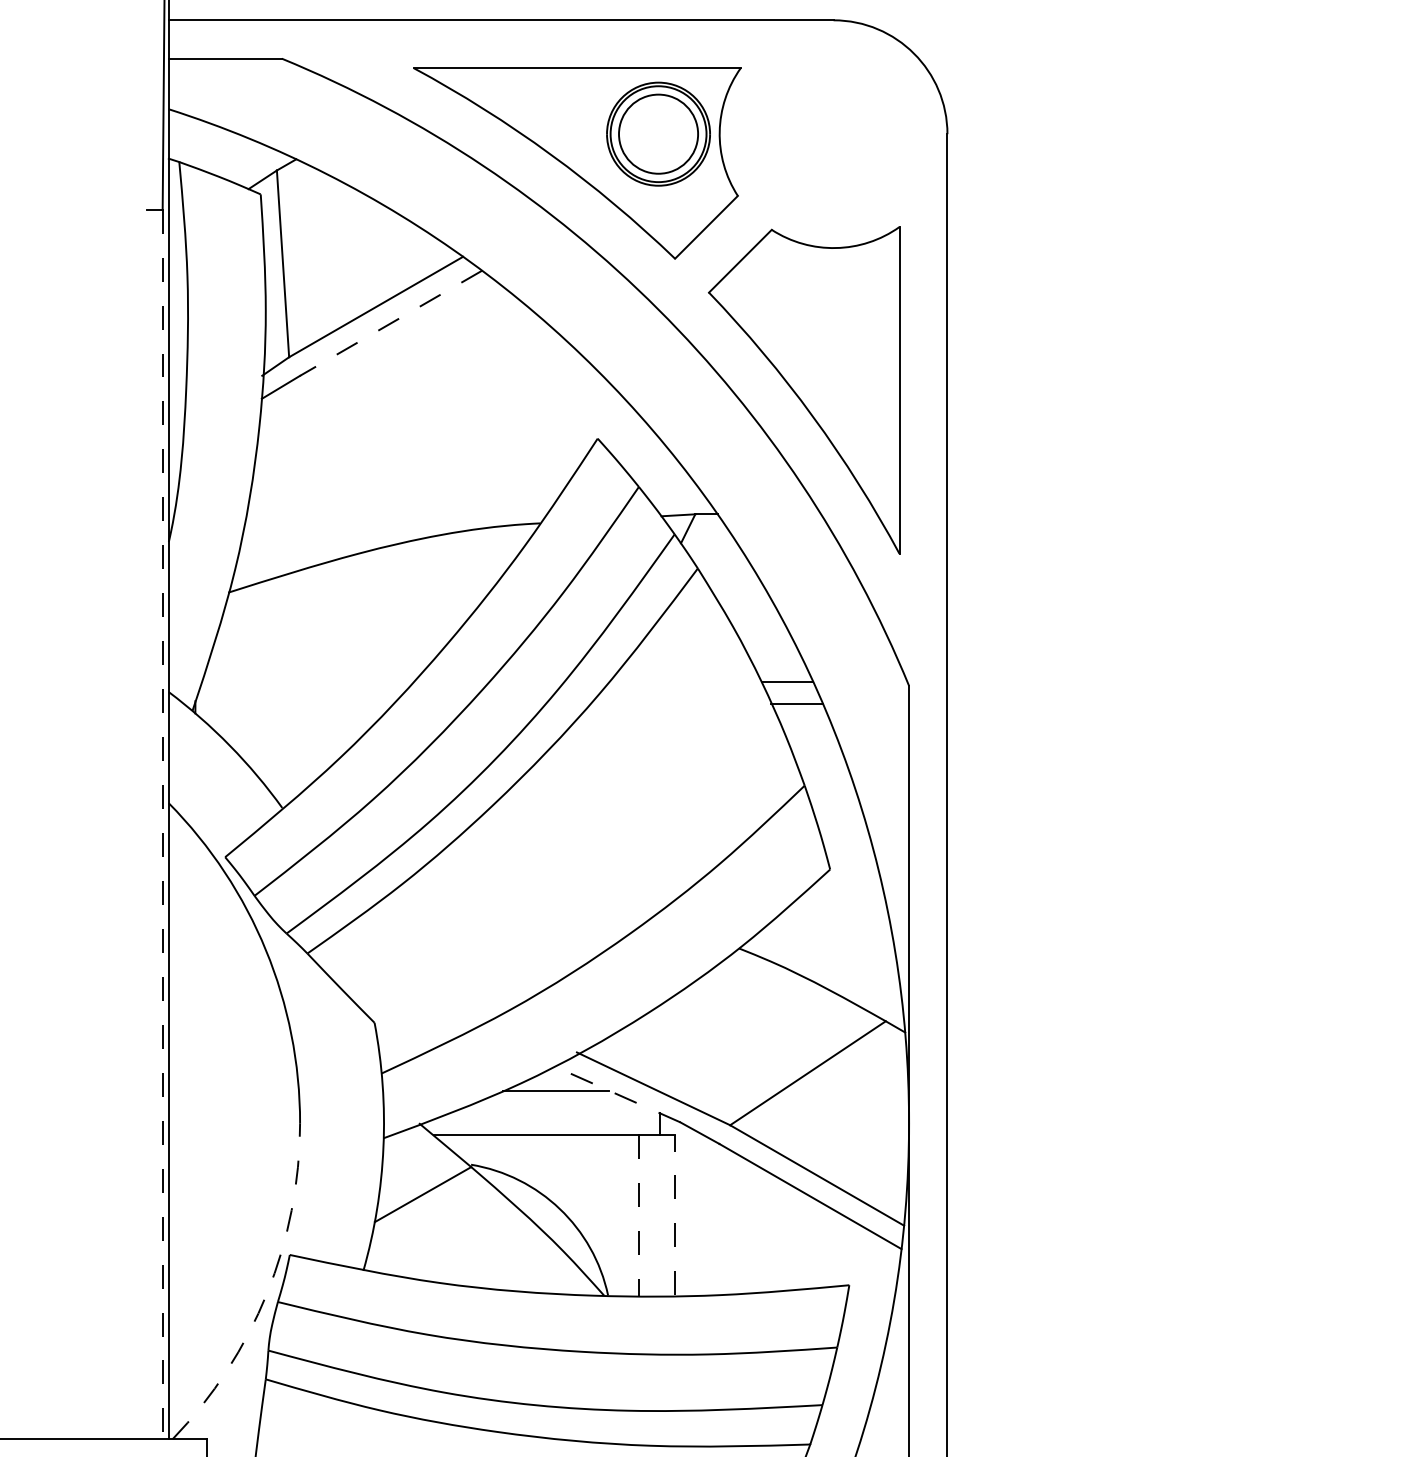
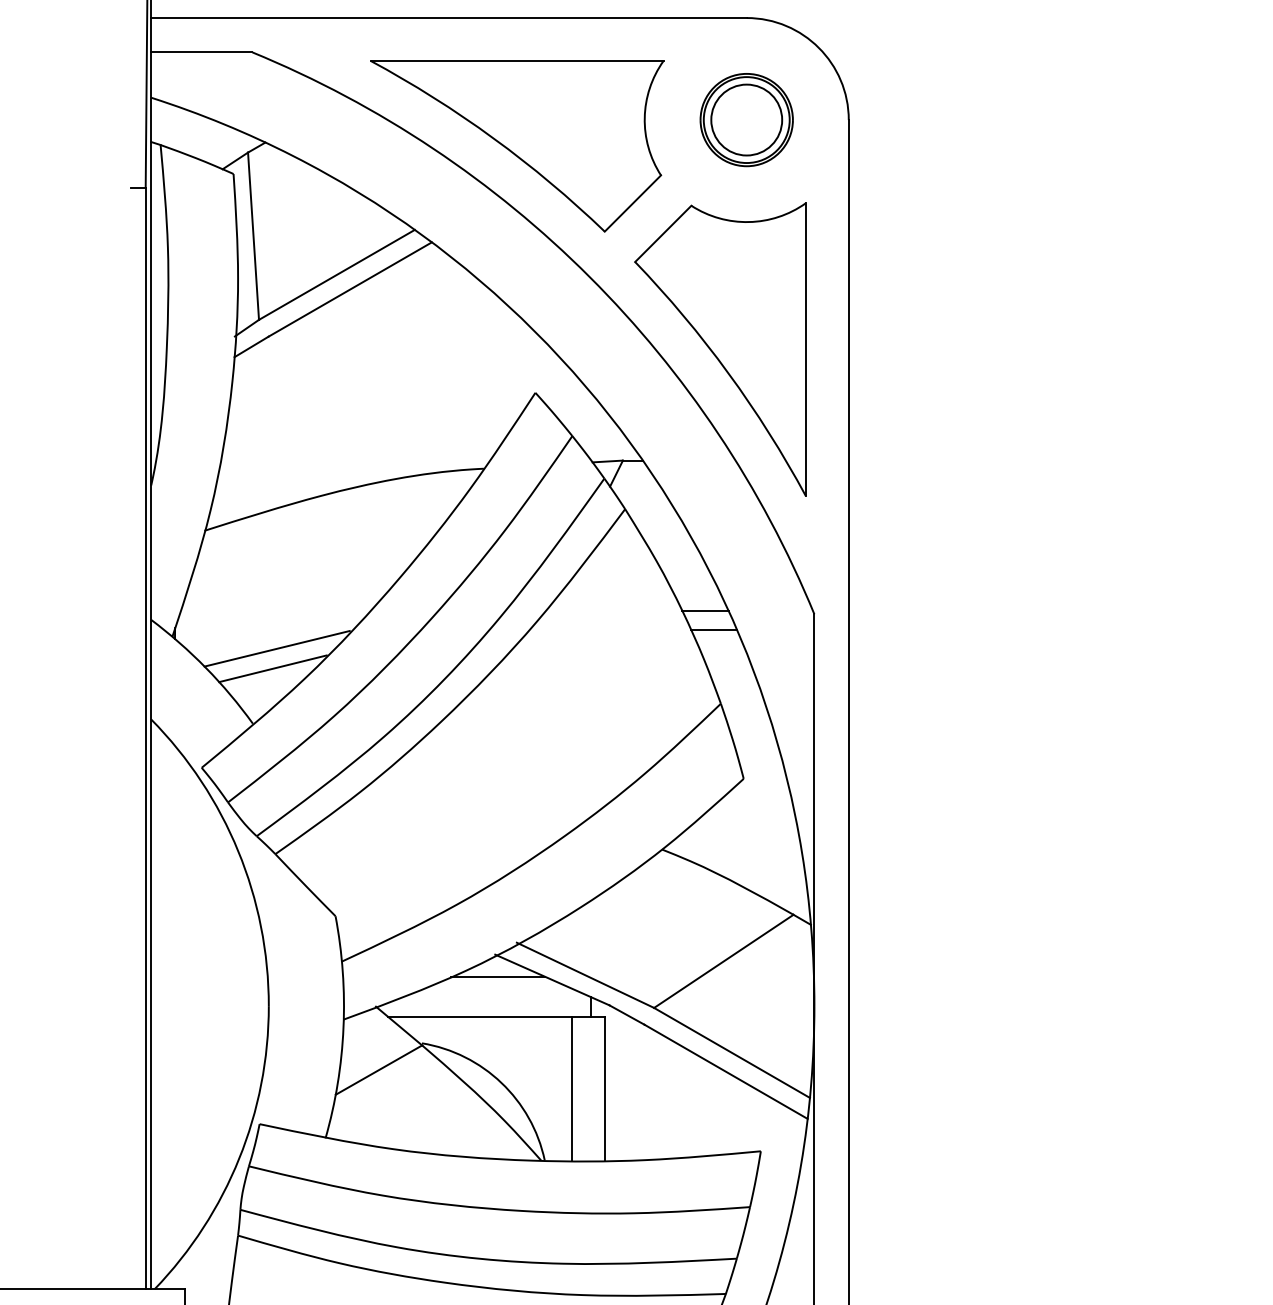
part: (658, 133) -> (746, 119), moved
line: (390, 323) -> (349, 289), dashed -> solid
line: (309, 724) -> (277, 648), added
line: (304, 746) -> (272, 668), added
line: (162, 824) -> (145, 738), dashed -> solid
line: (616, 1094) -> (552, 980), dashed -> solid
line: (675, 1215) -> (605, 1088), dashed -> solid
line: (638, 1216) -> (571, 1089), dashed -> solid
arc: (267, 1293) -> (239, 1158), dashed -> solid

